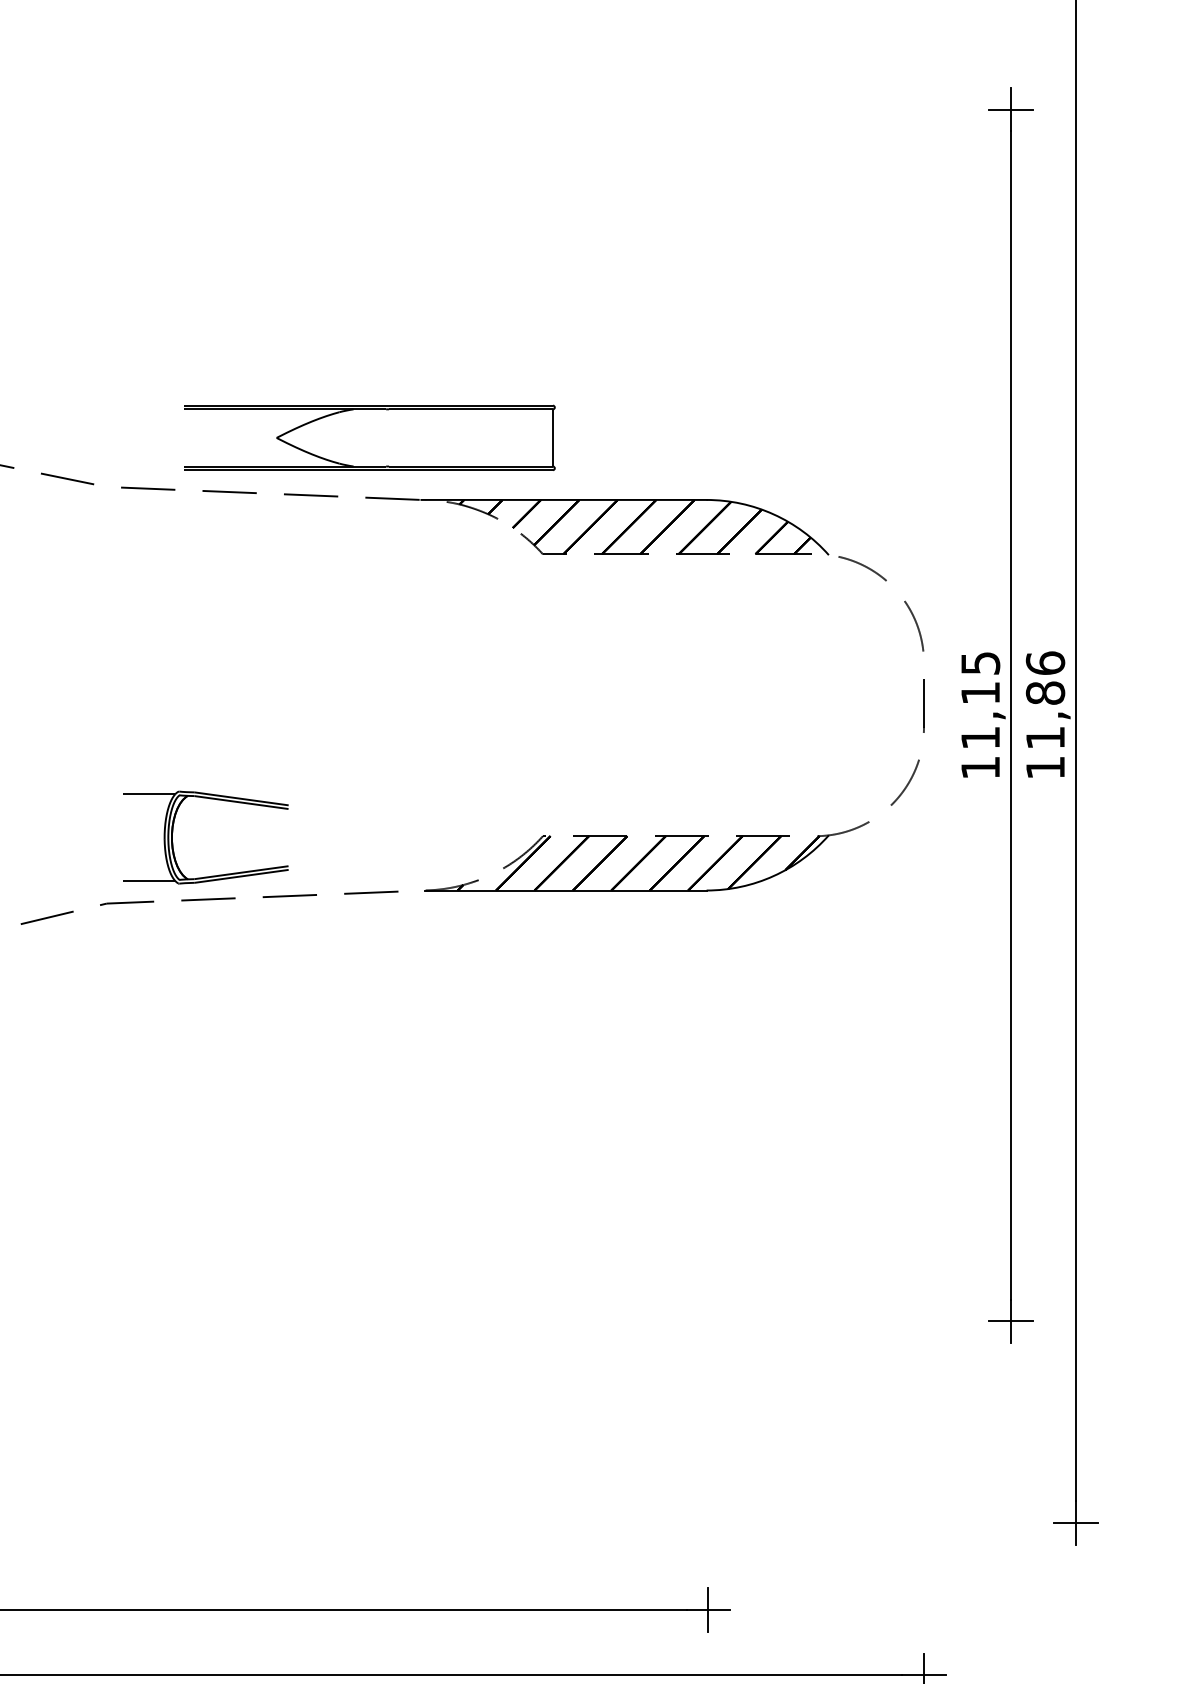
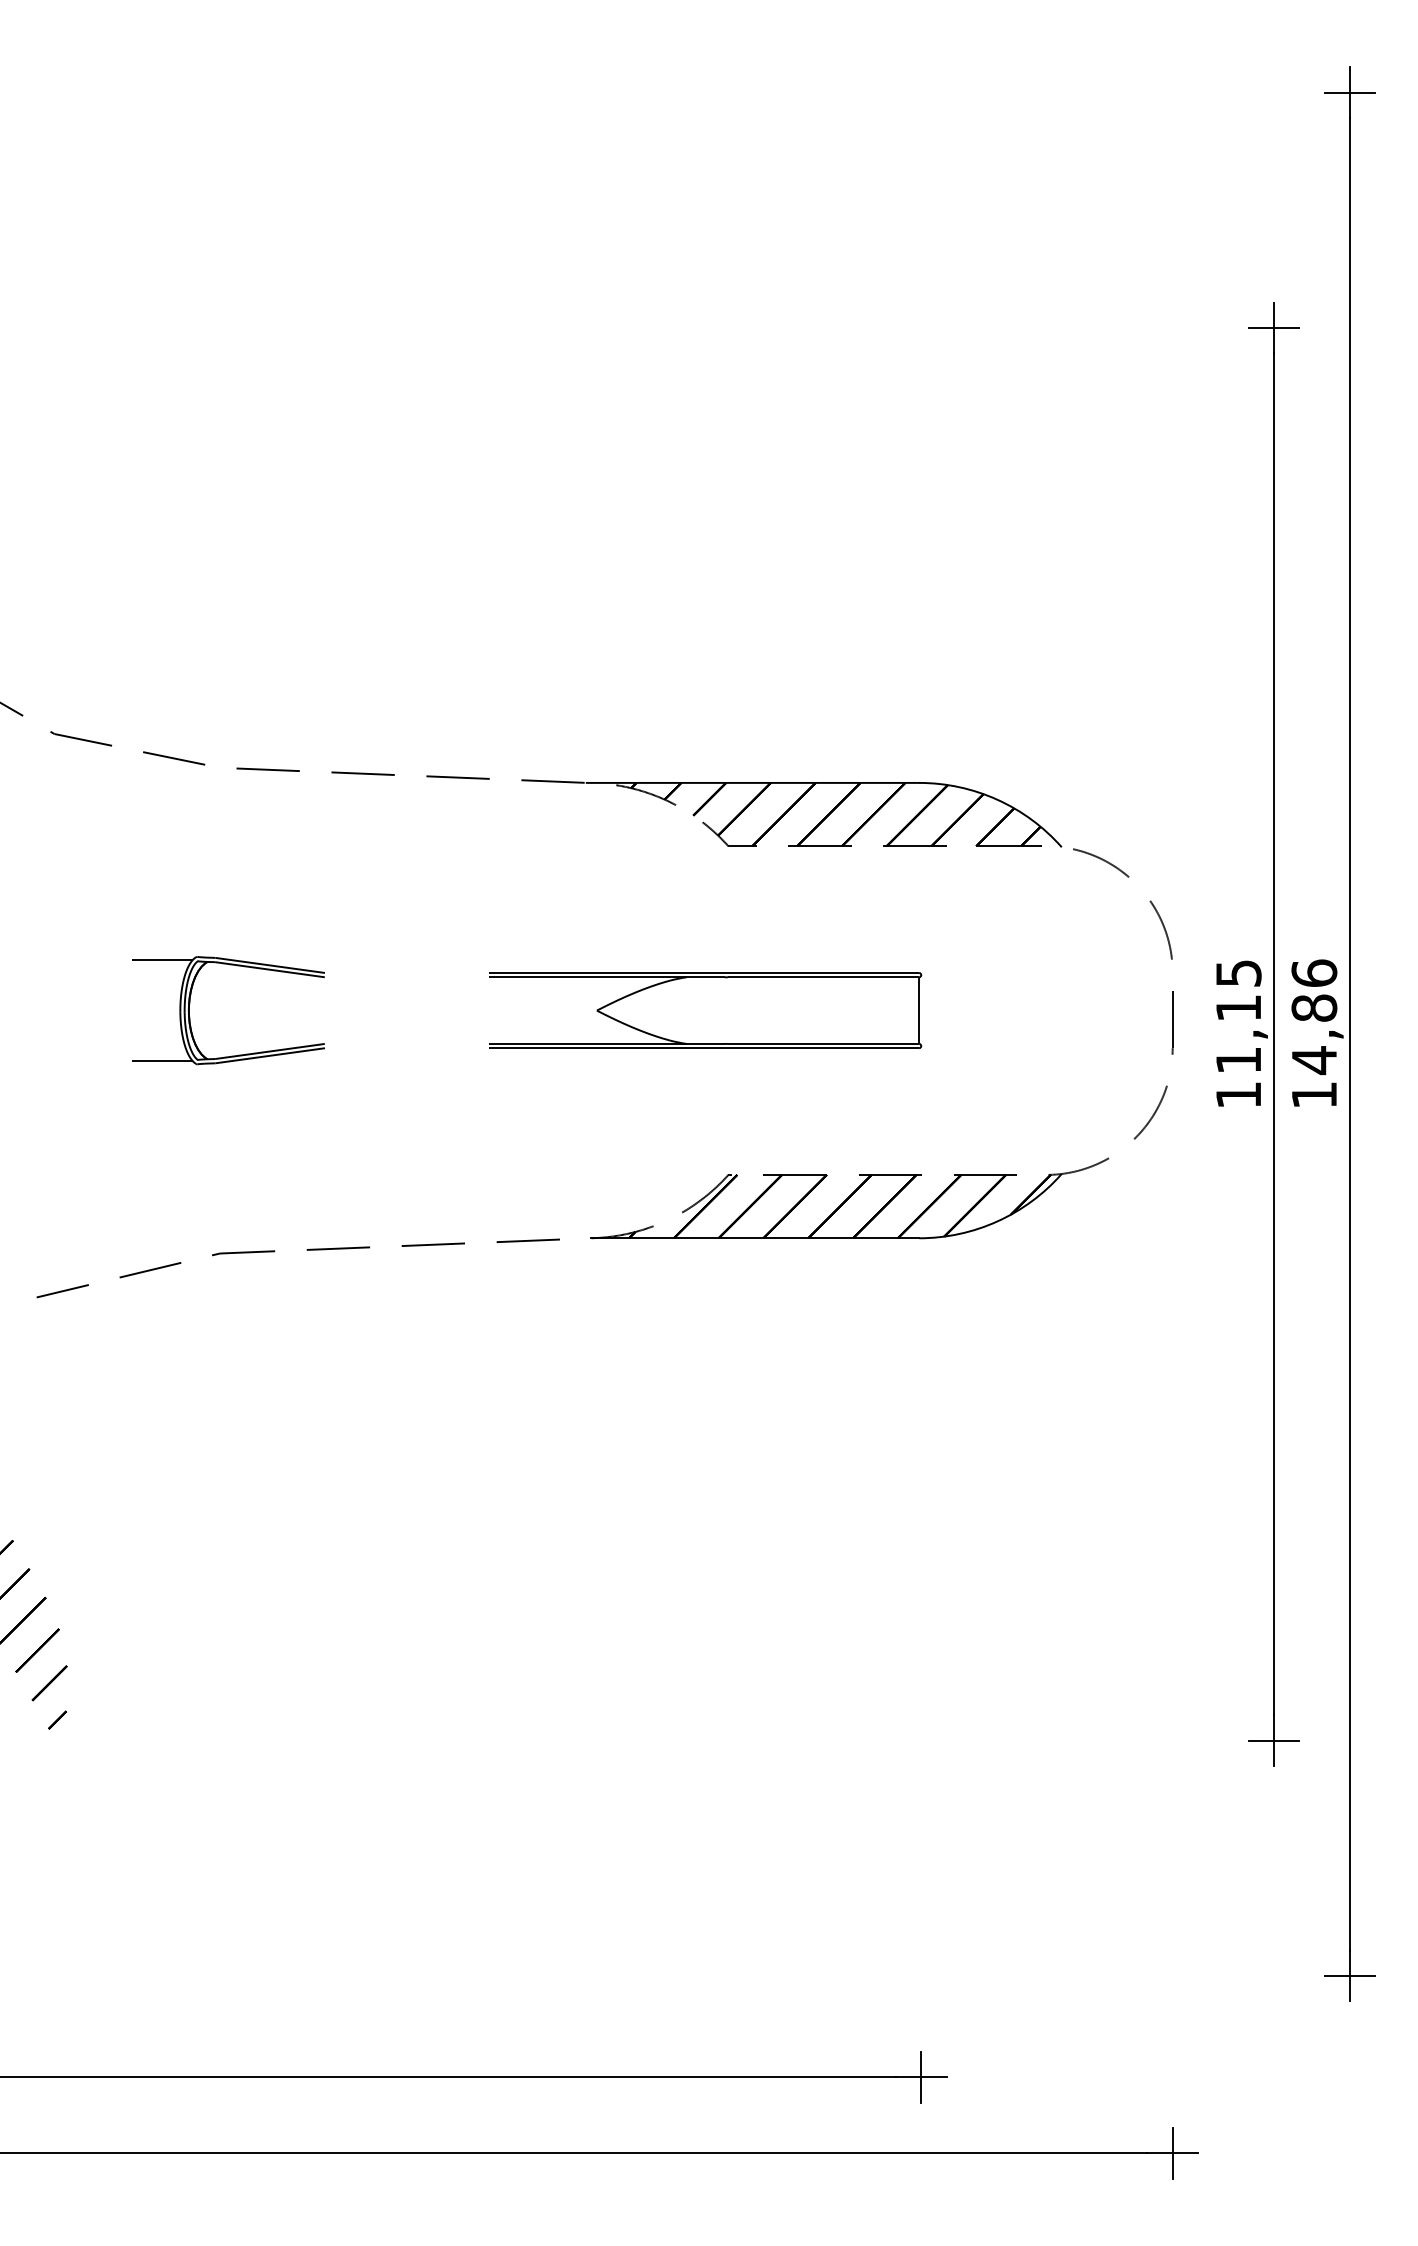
part: (369, 437) -> (705, 1010), moved
text: (1045, 738) -> (1314, 1060), 11,86 -> 14,86
part: (173, 832) -> (190, 1004), moved

